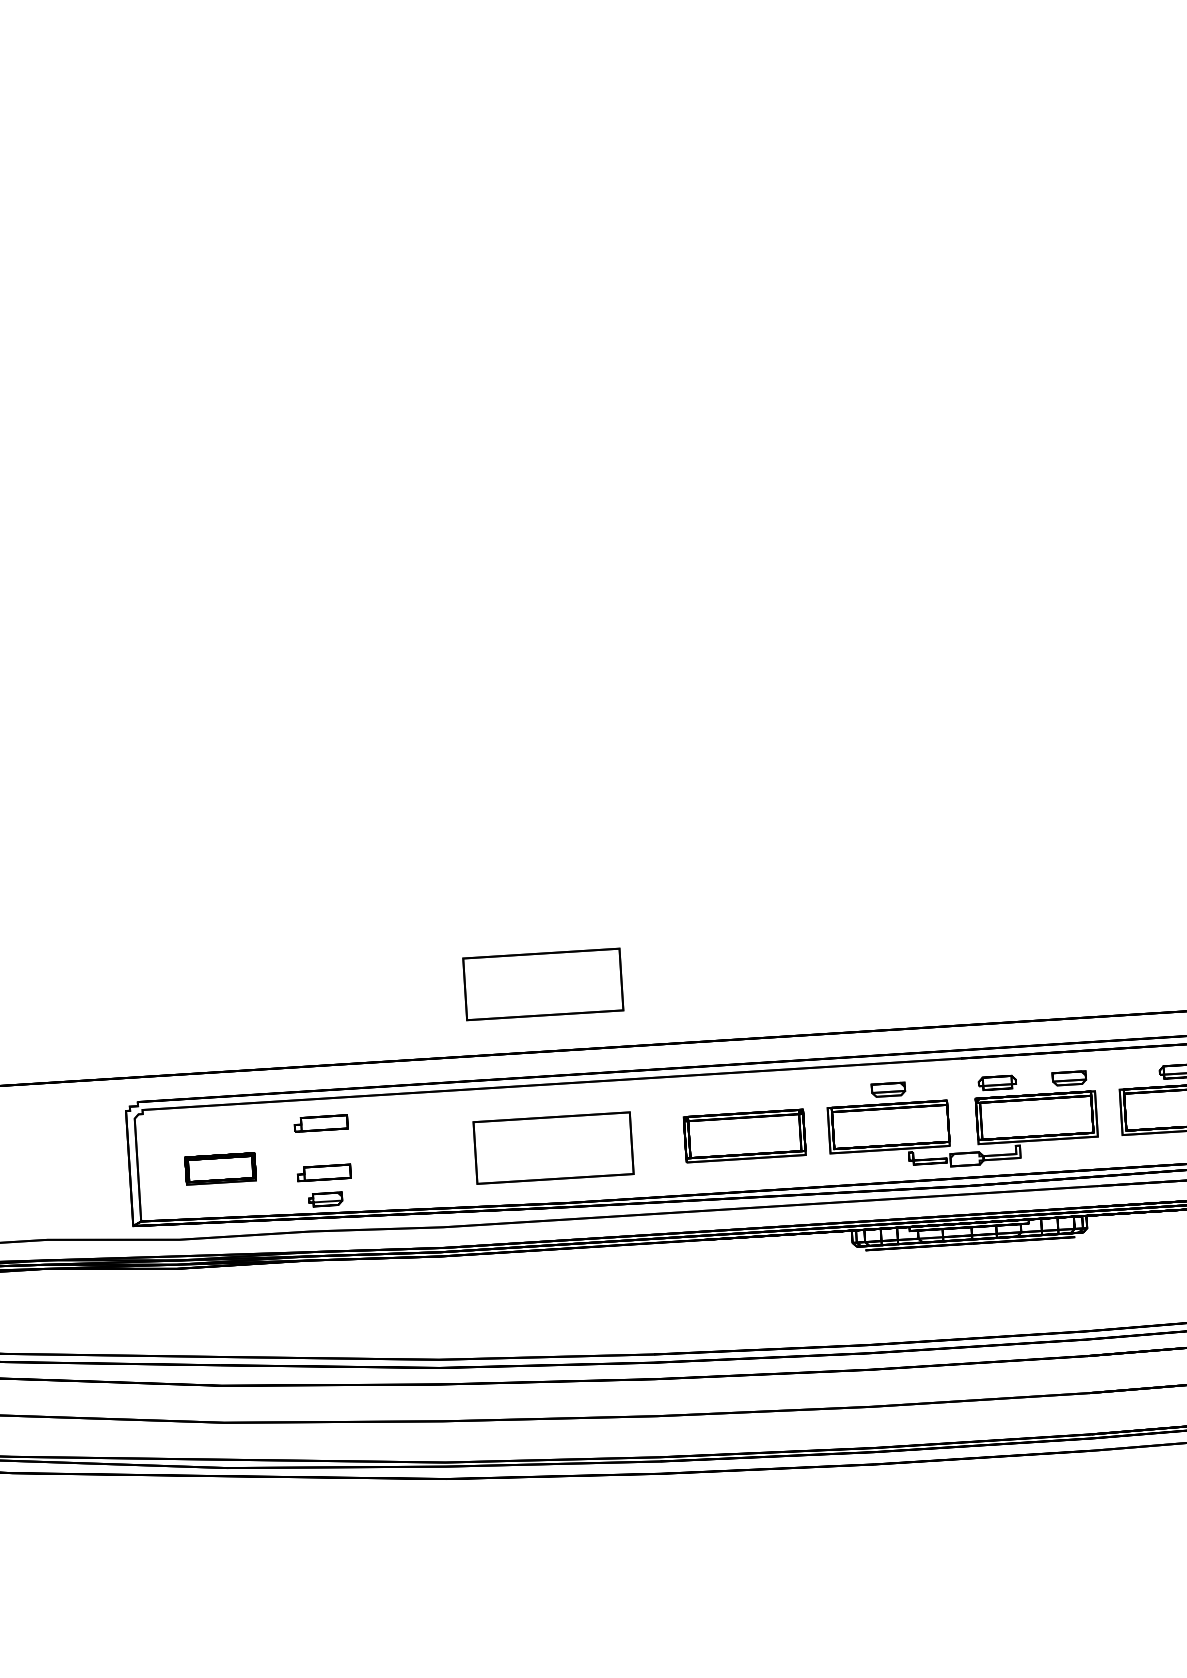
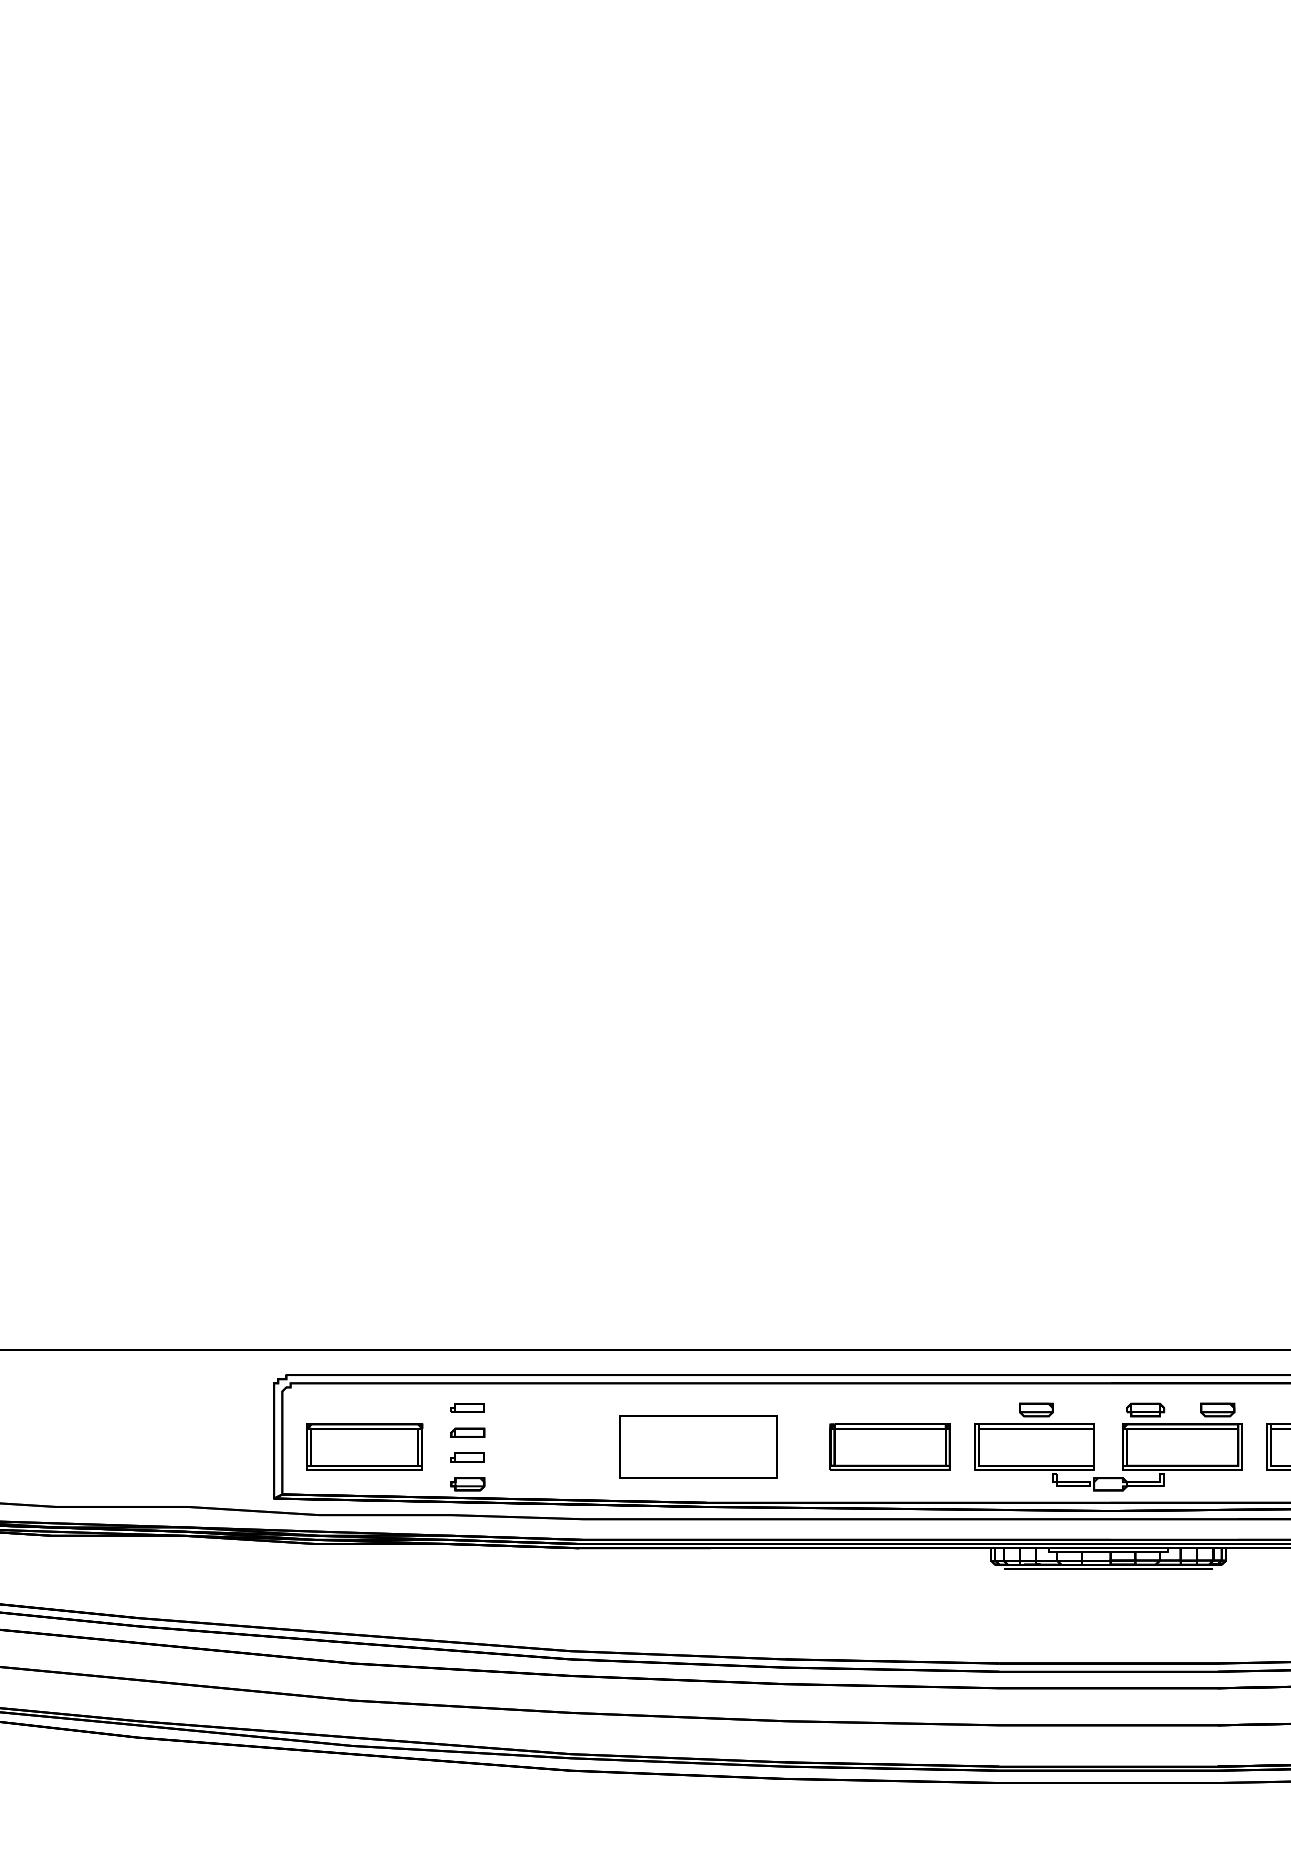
part: (543, 983) -> (698, 1282), removed
part: (320, 1123) -> (467, 1407), size x0.62
part: (322, 1147) -> (467, 1432), added
part: (220, 1168) -> (364, 1446), size x1.67
part: (323, 1172) -> (467, 1457), size x0.62

